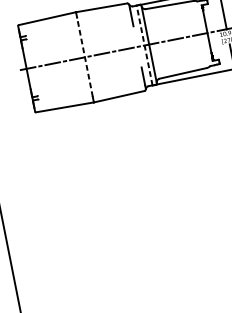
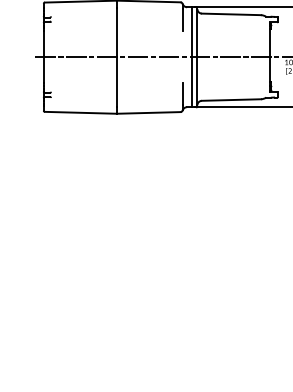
line: (144, 44) -> (191, 56), dashed -> solid
line: (84, 57) -> (116, 57), dashed -> solid

